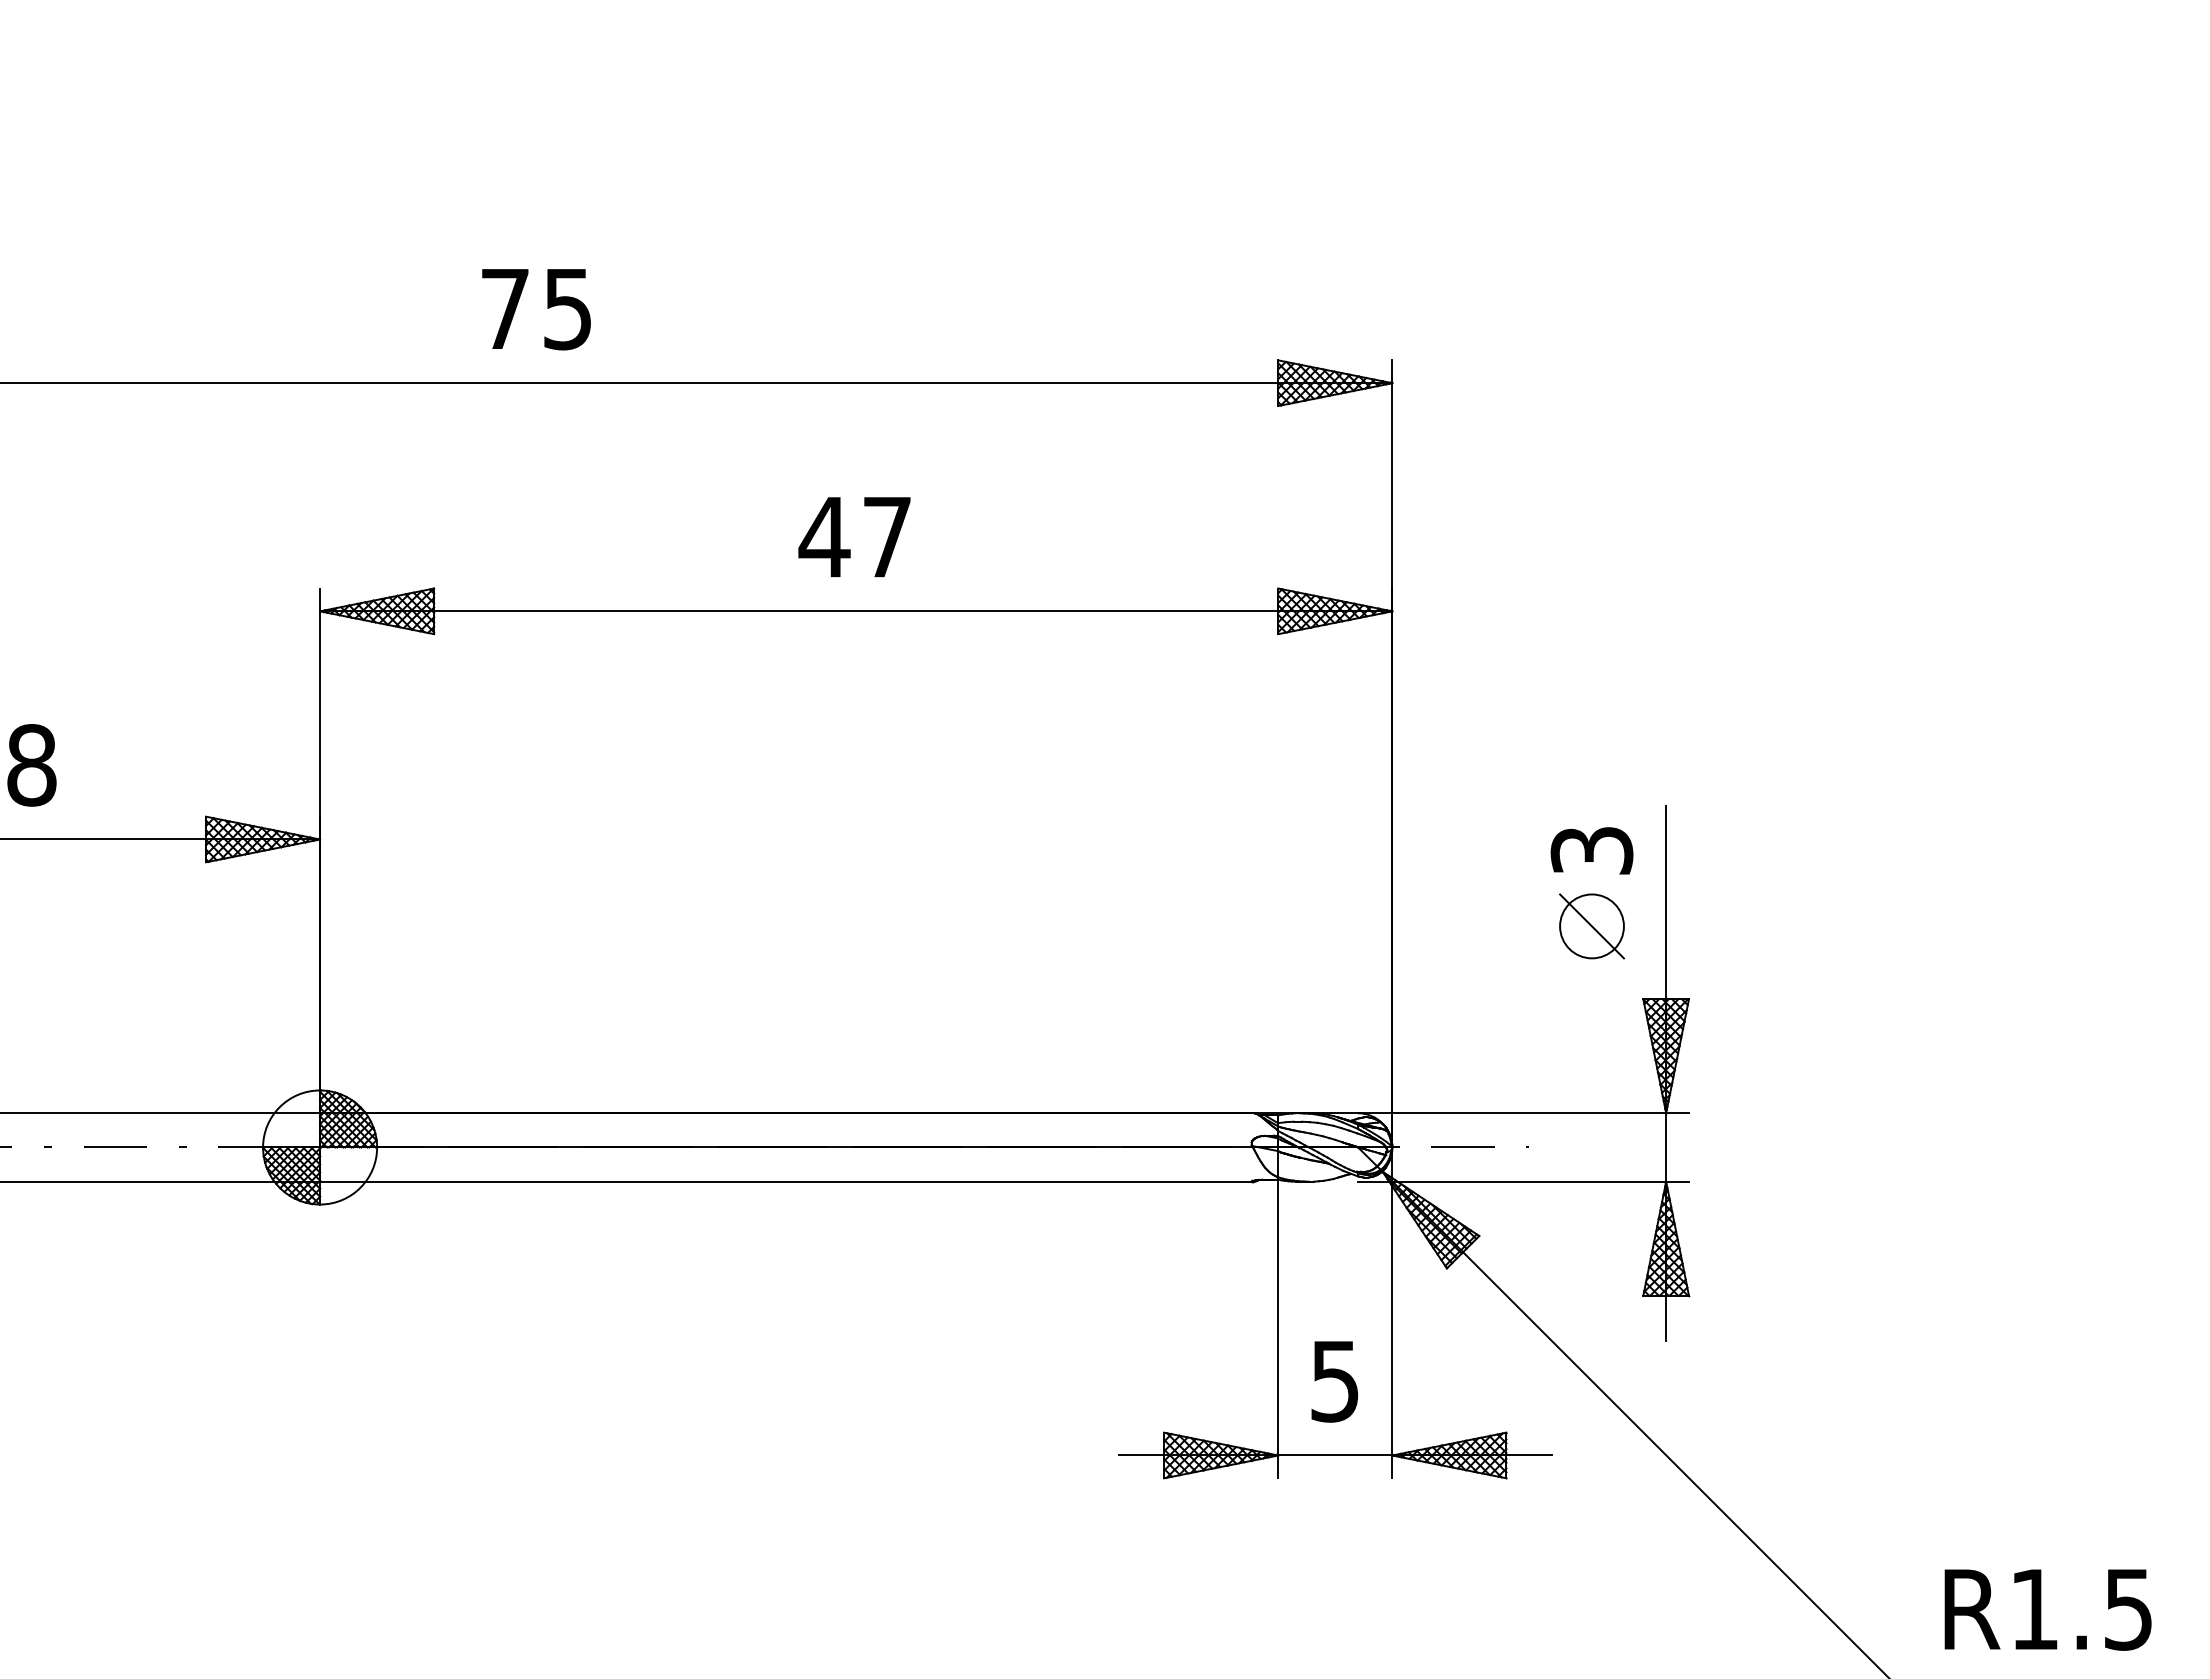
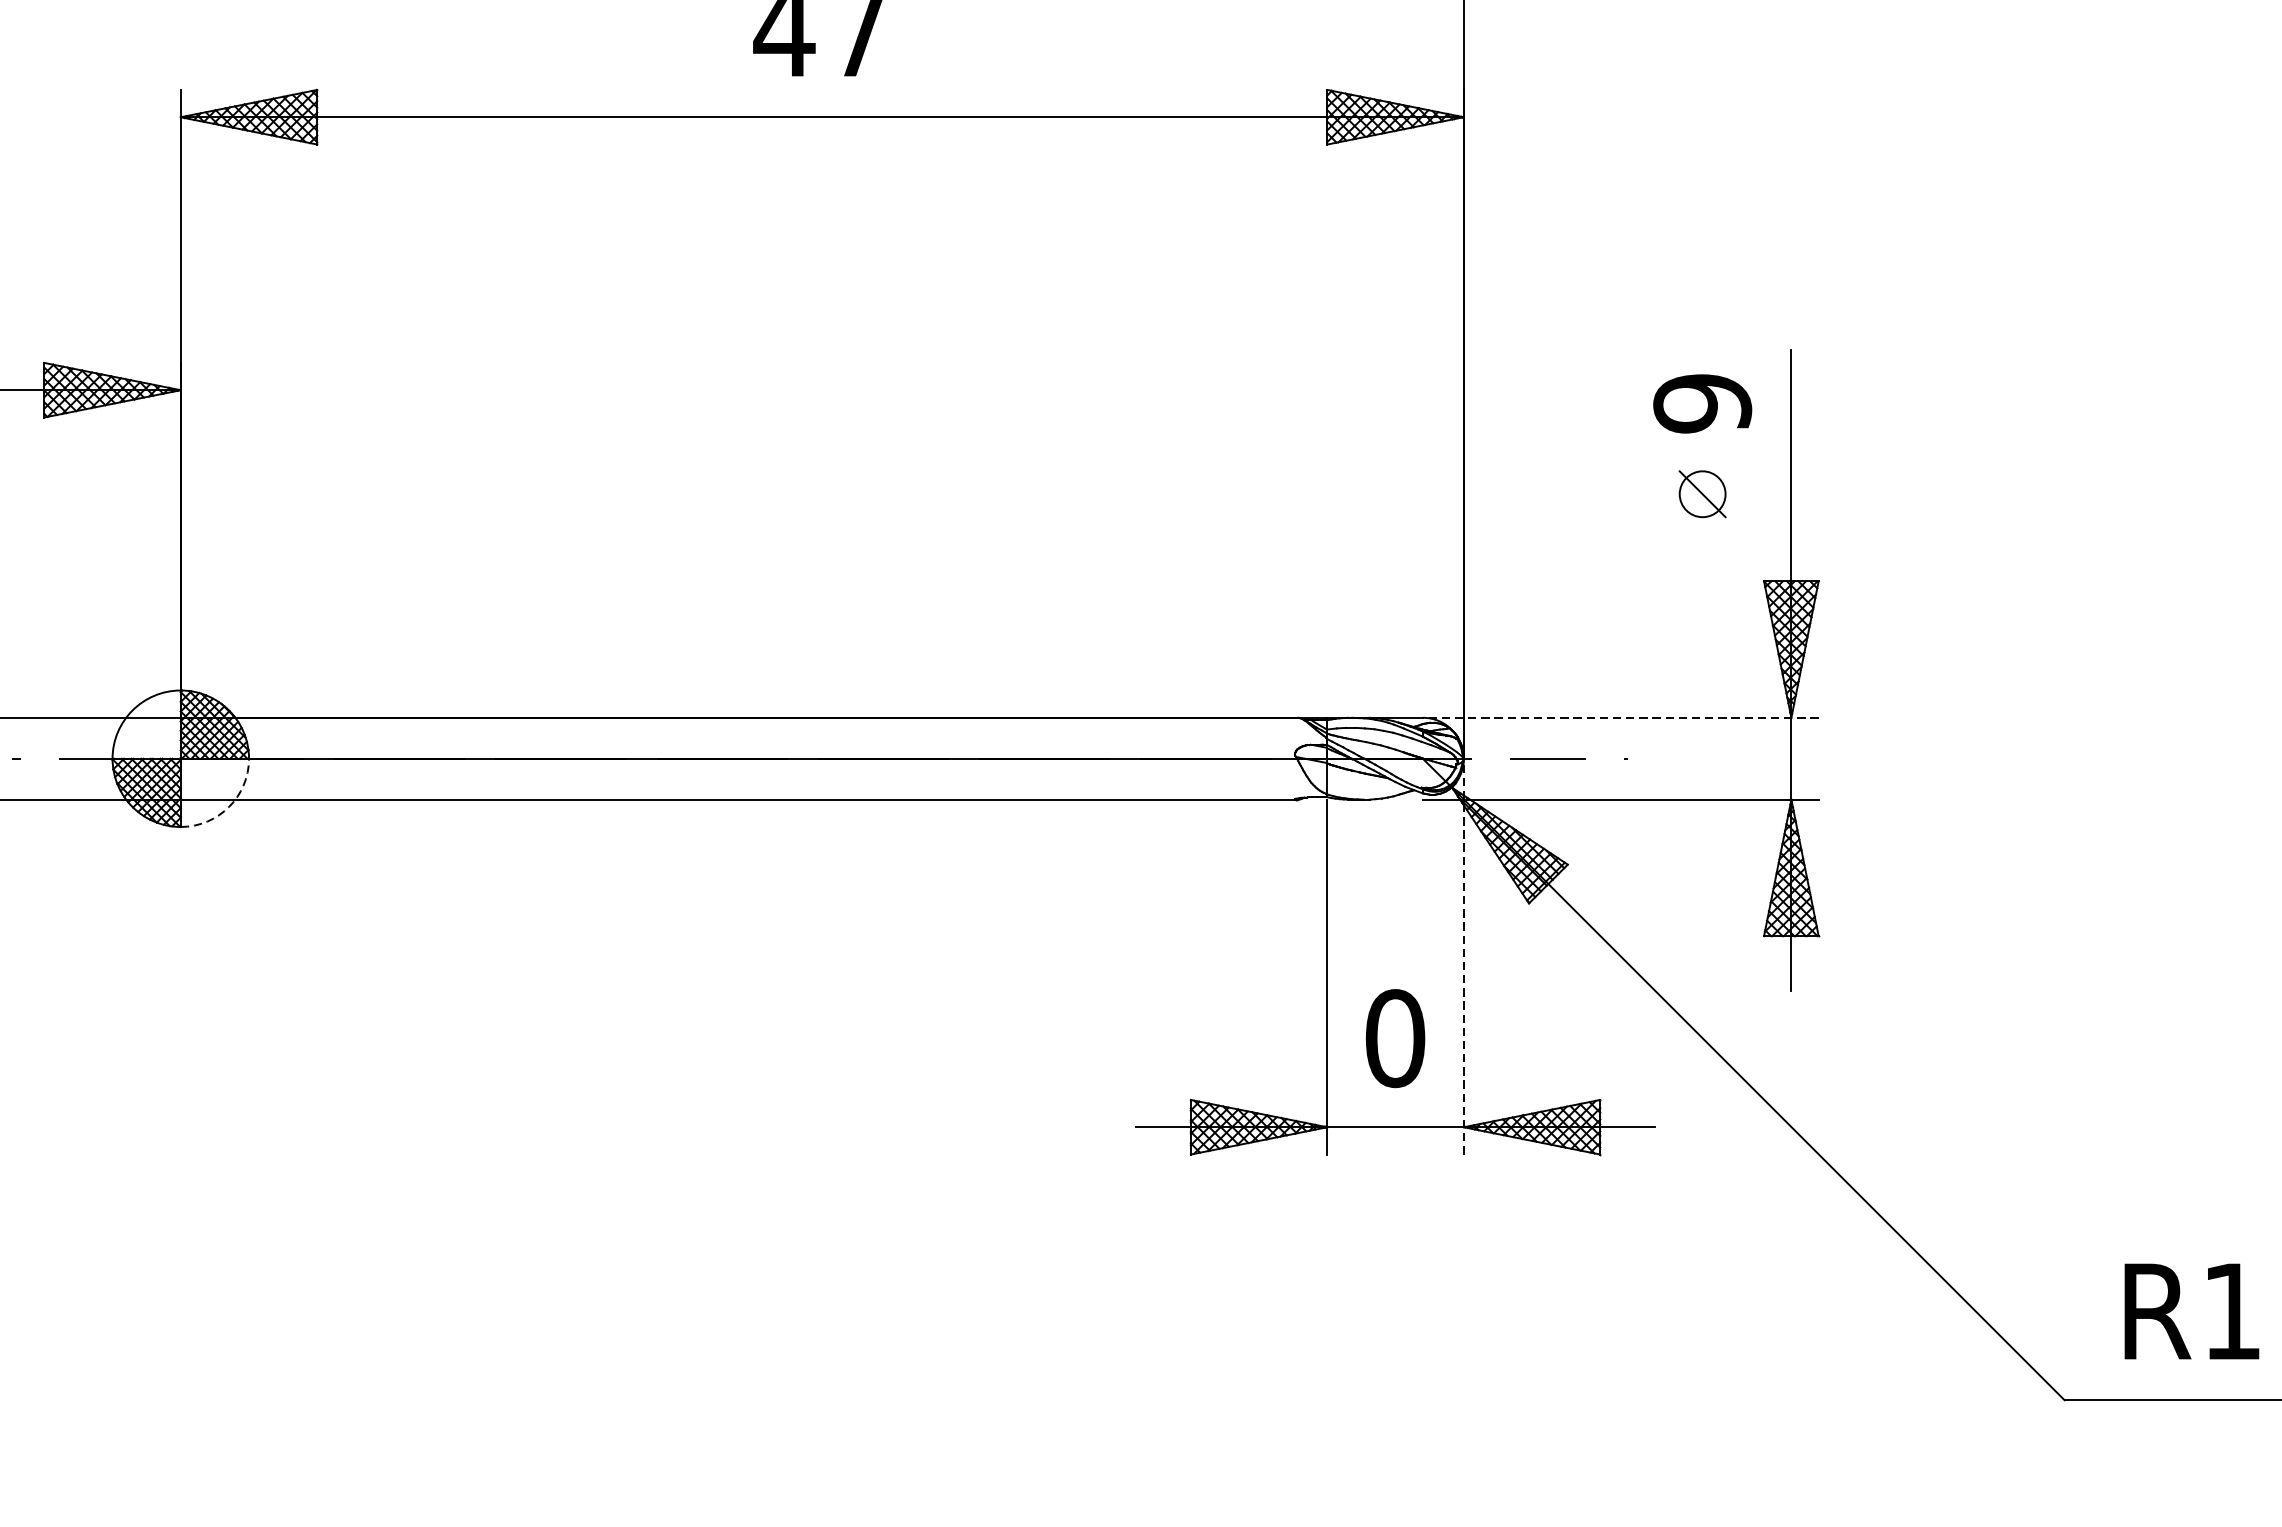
text: (1591, 850) -> (1702, 403), 3 -> 9
part: (1591, 926) -> (1702, 494), size x0.6
line: (1523, 1113) -> (1620, 718), solid -> dashed
arc: (360, 1187) -> (229, 806), solid -> dashed
line: (1392, 1312) -> (1463, 956), solid -> dashed
text: (1335, 1381) -> (1395, 1038), 5 -> 0

